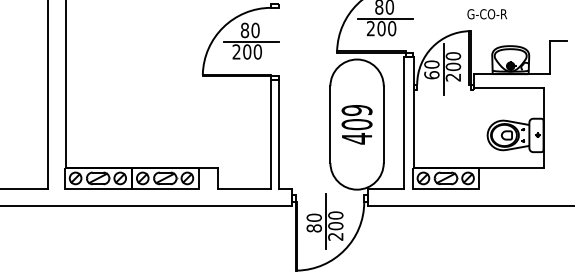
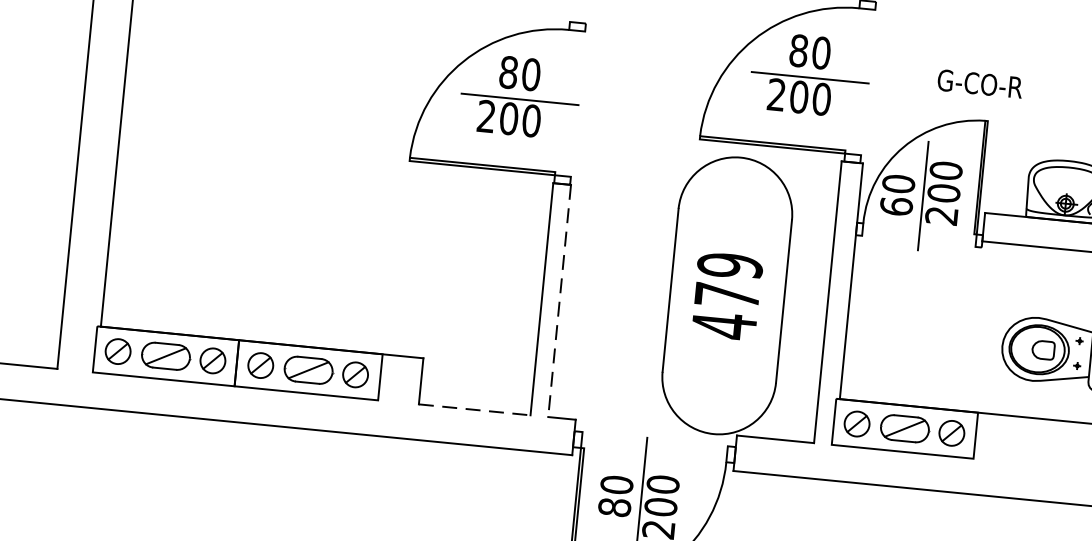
text: (486, 14) -> (978, 84), moved
text: (356, 124) -> (726, 295), 409 -> 479
line: (279, 134) -> (560, 300), solid -> dashed
line: (245, 189) -> (476, 410), solid -> dashed

